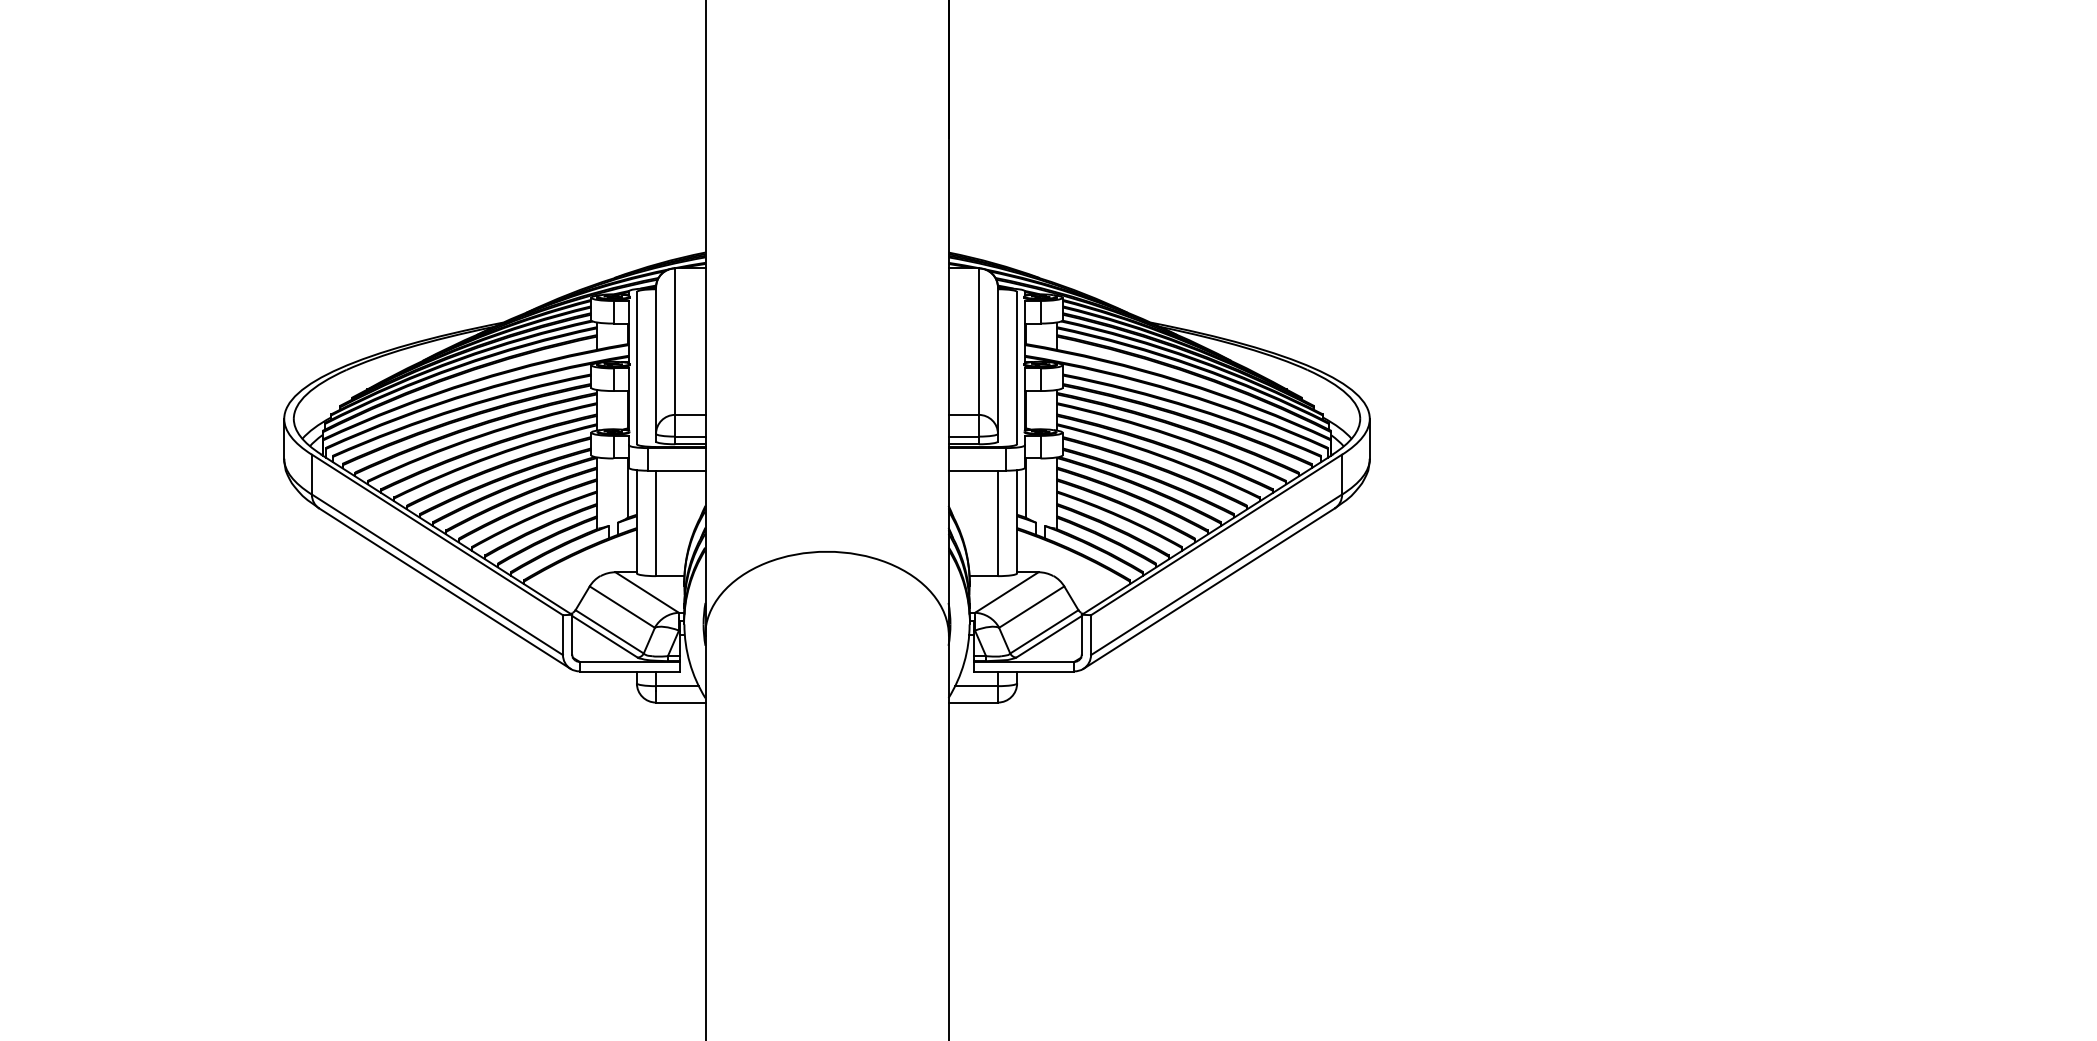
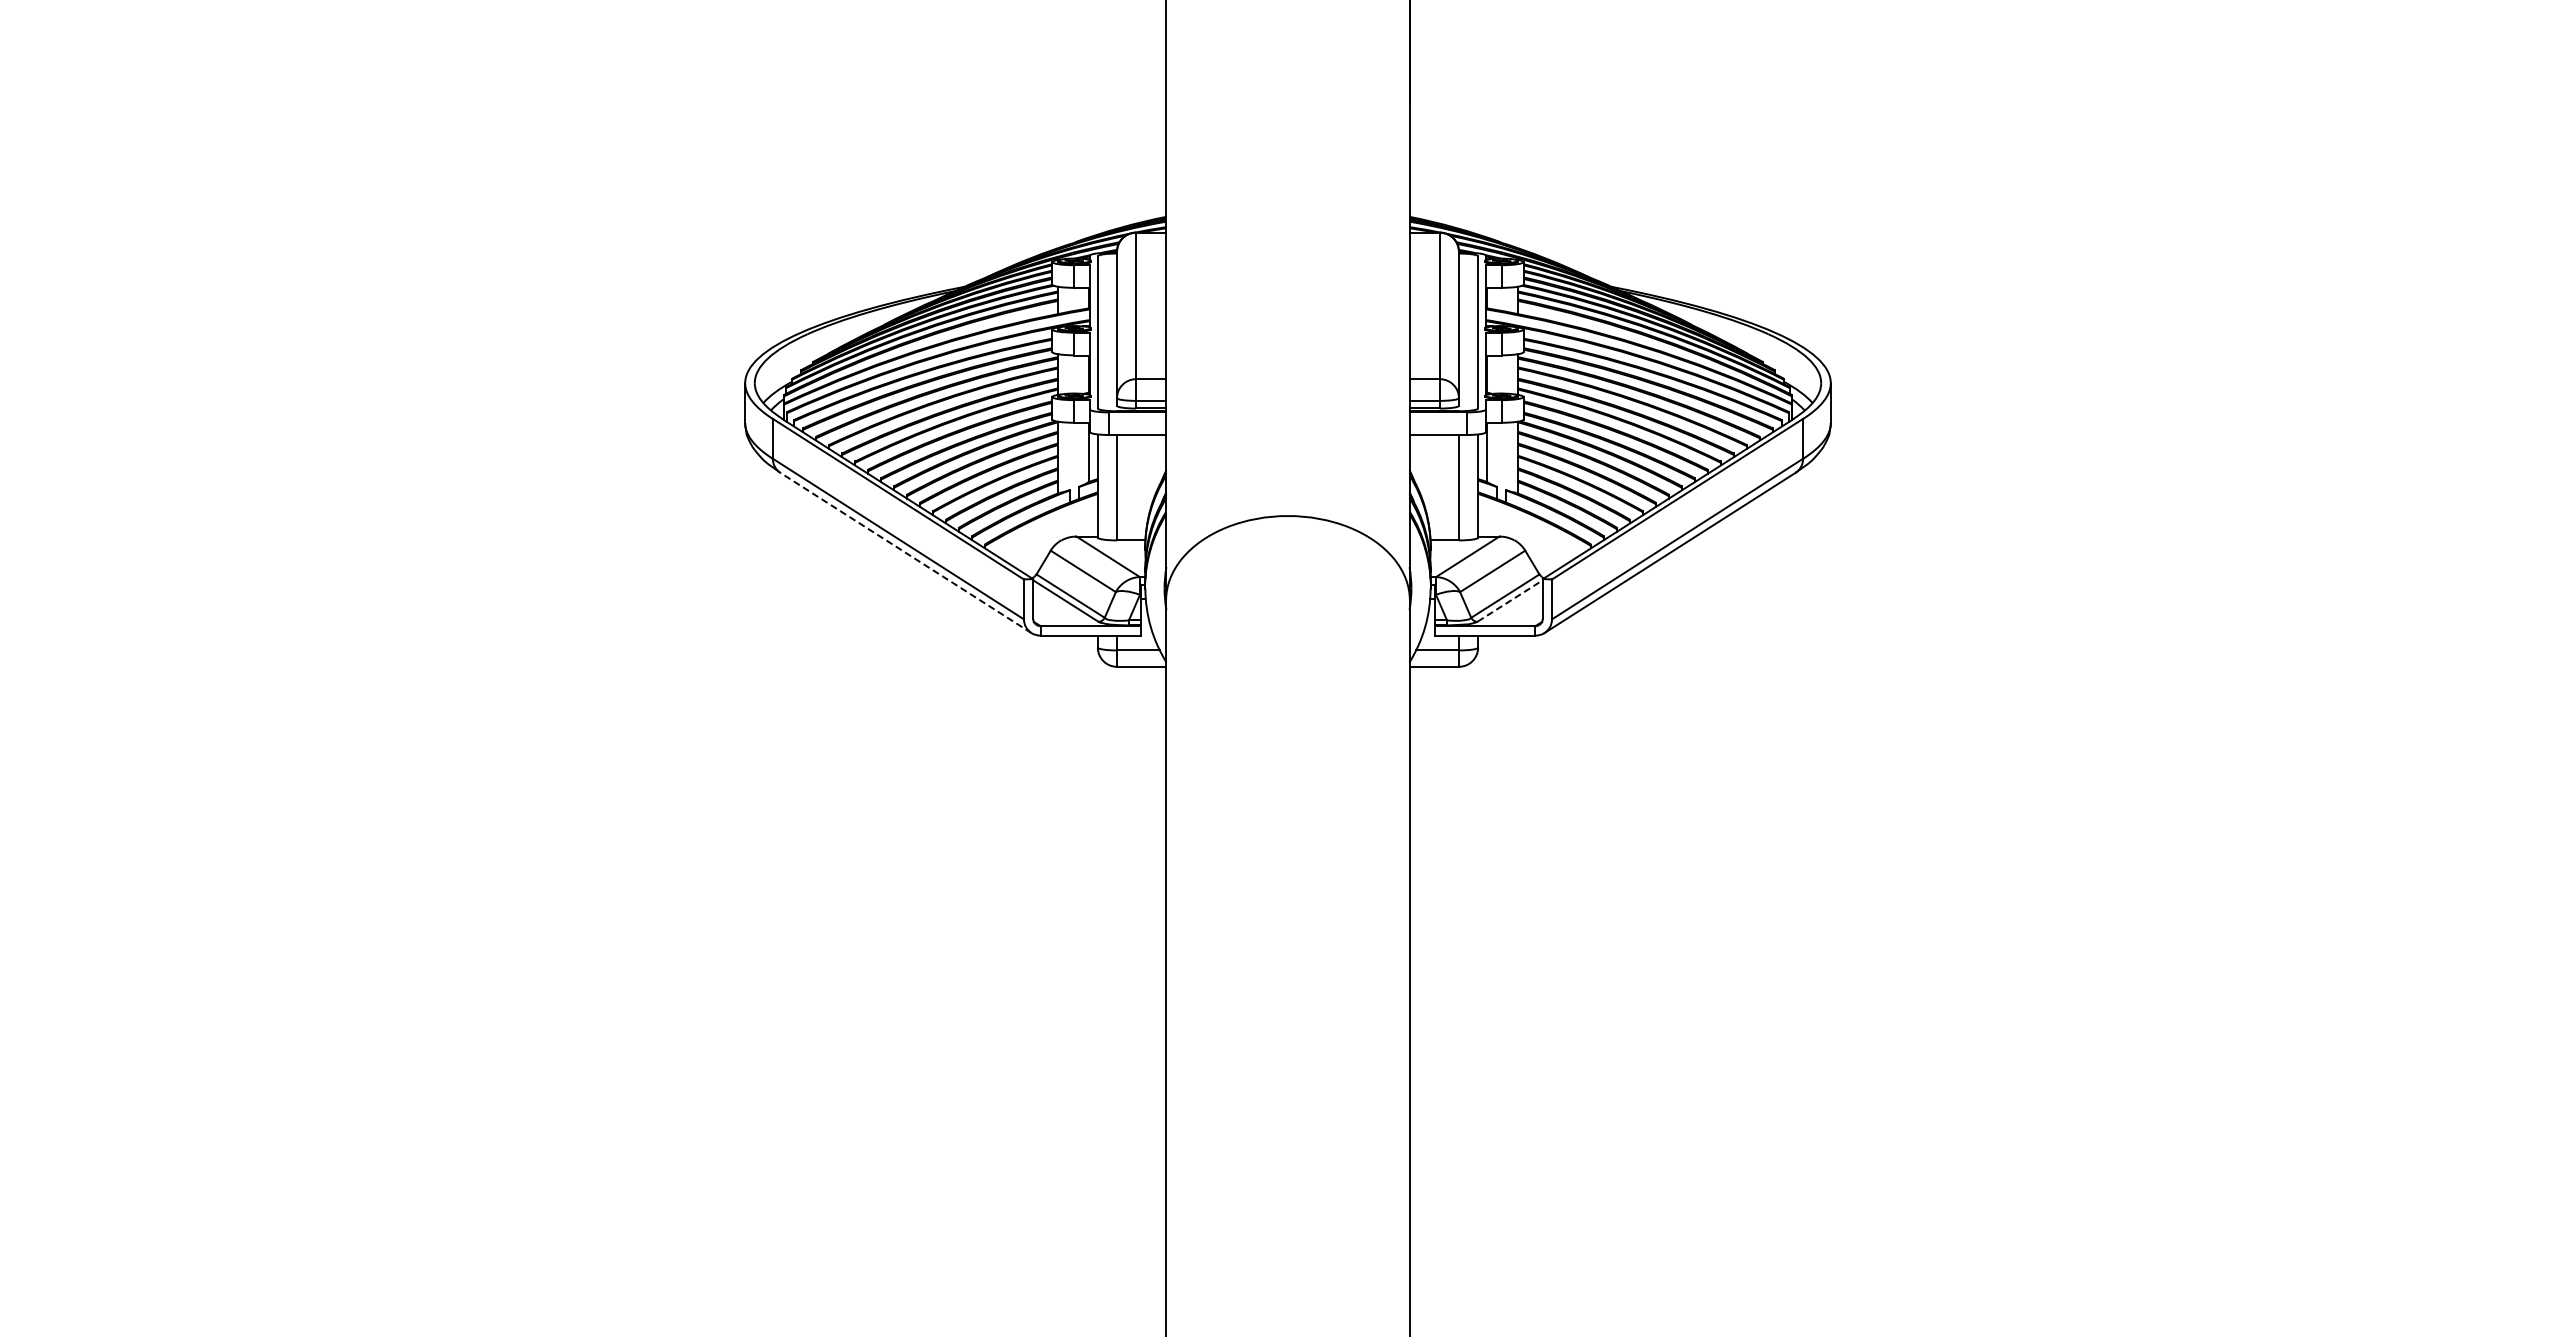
line: (445, 589) -> (906, 553), solid -> dashed
line: (1049, 636) -> (1510, 600), solid -> dashed

